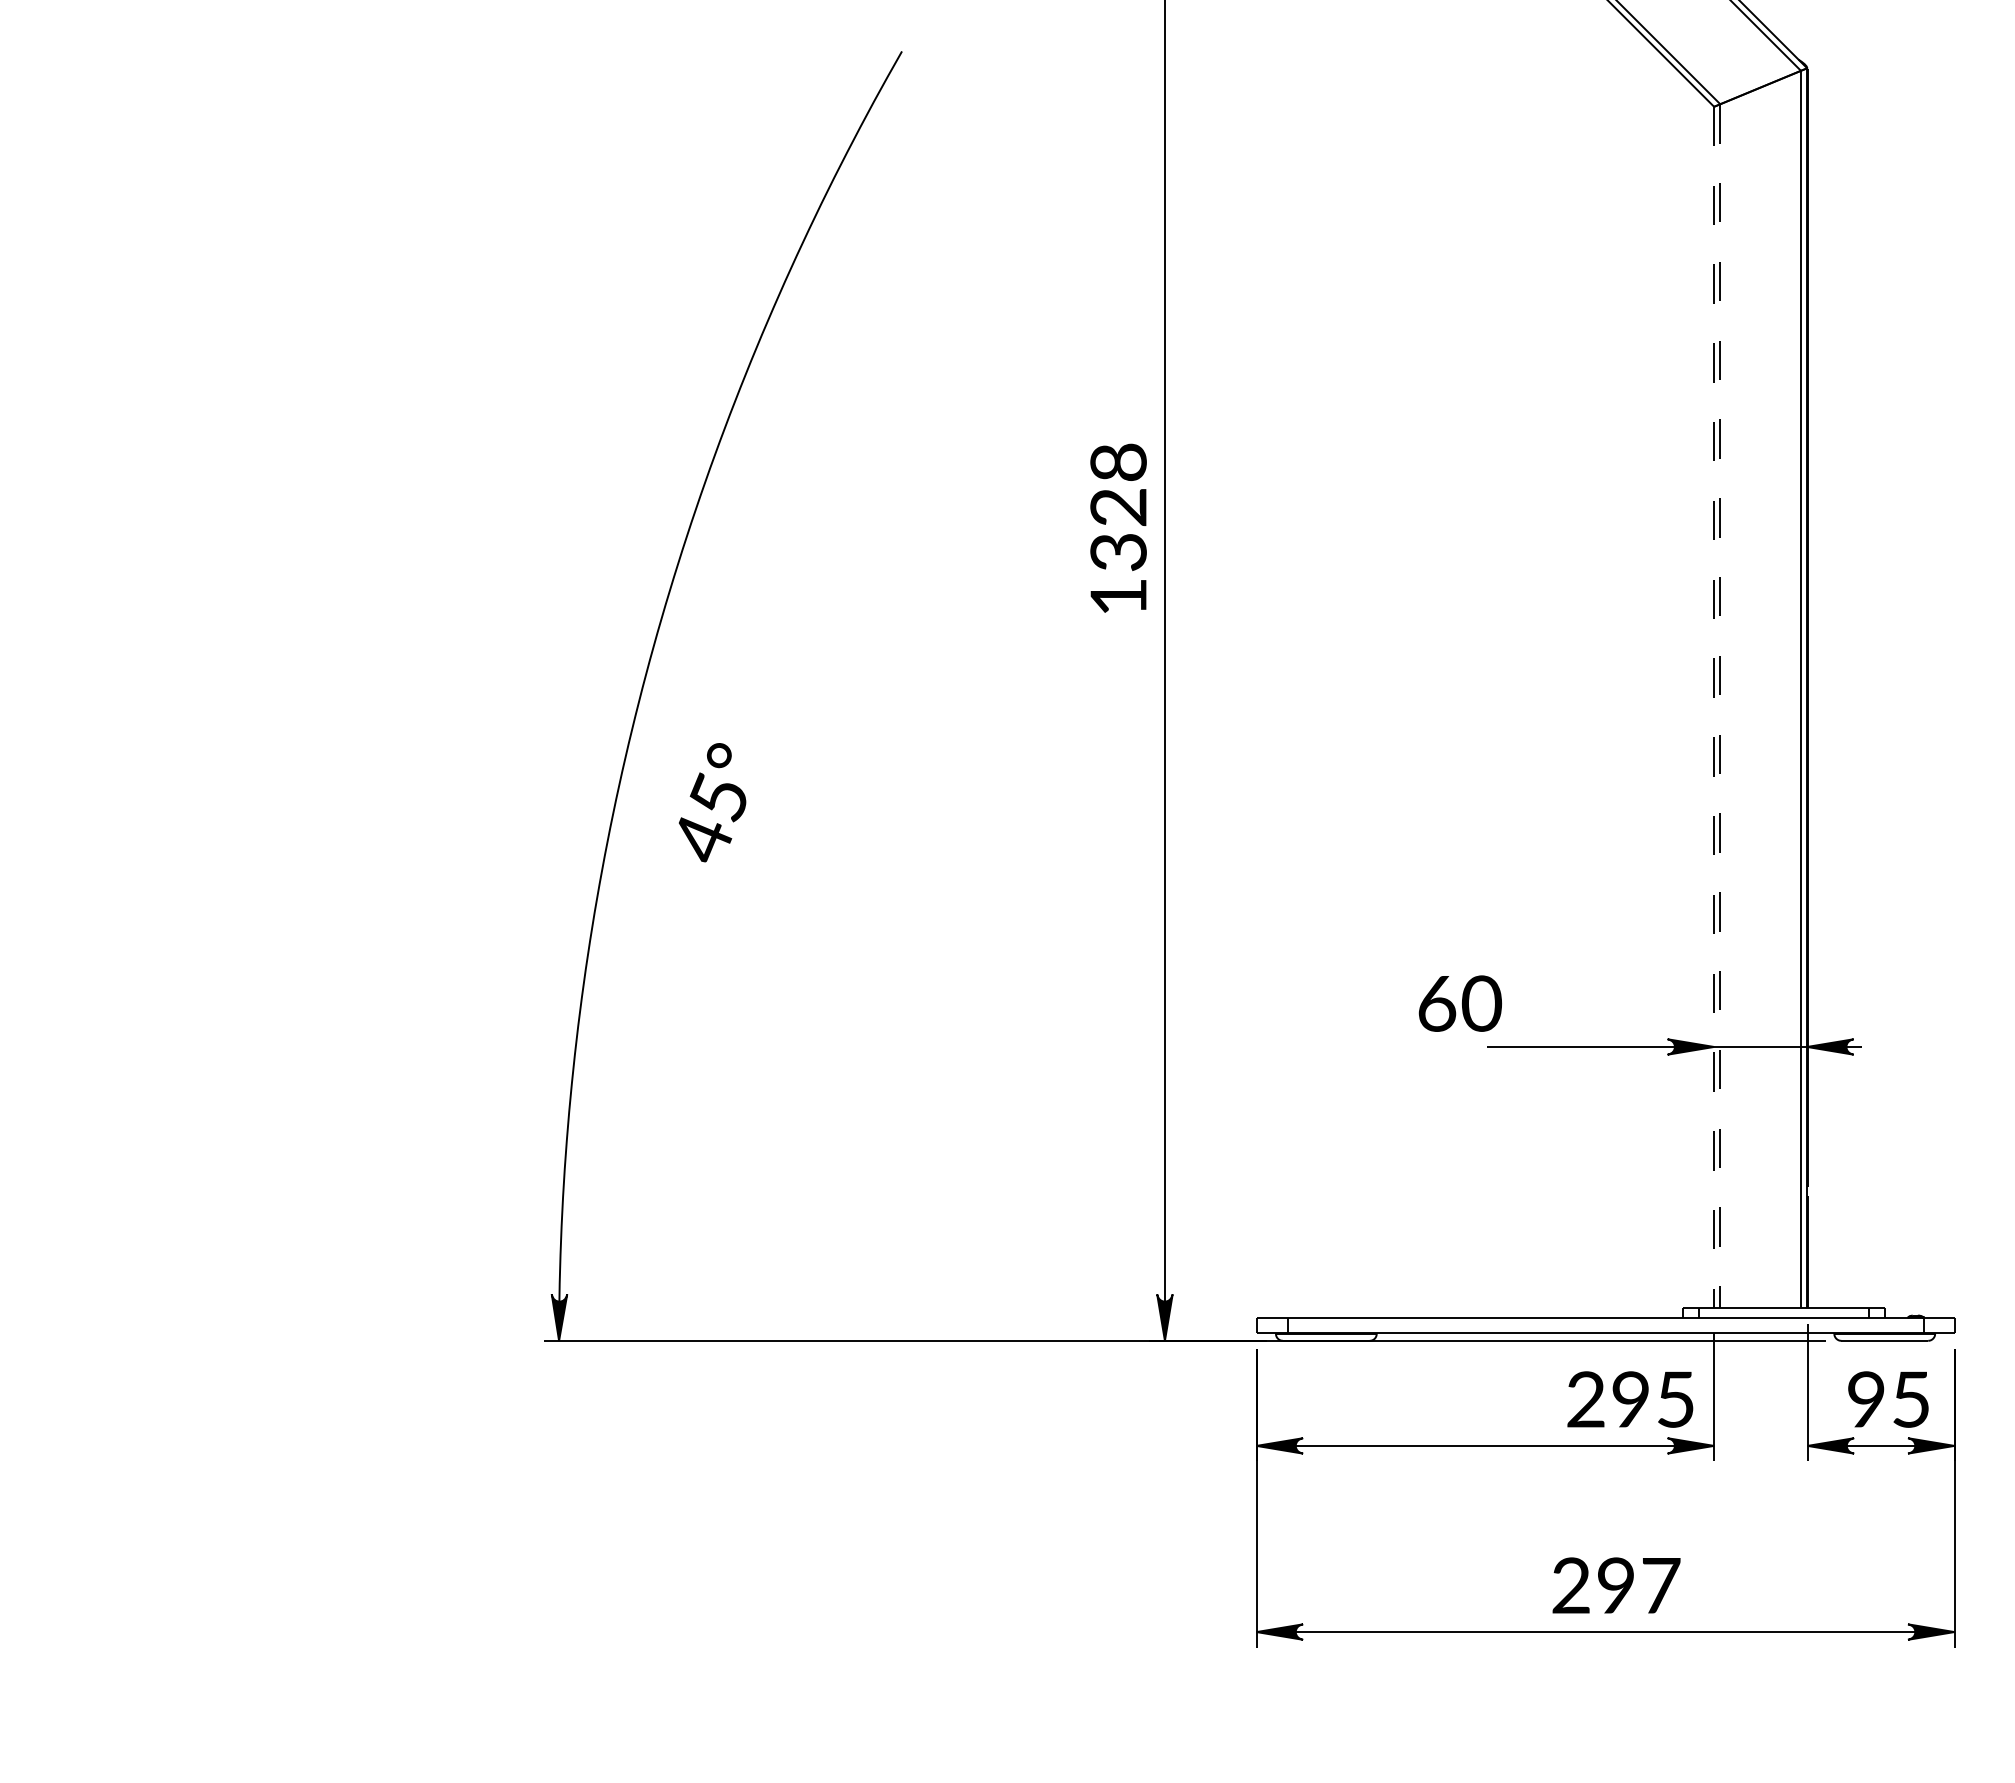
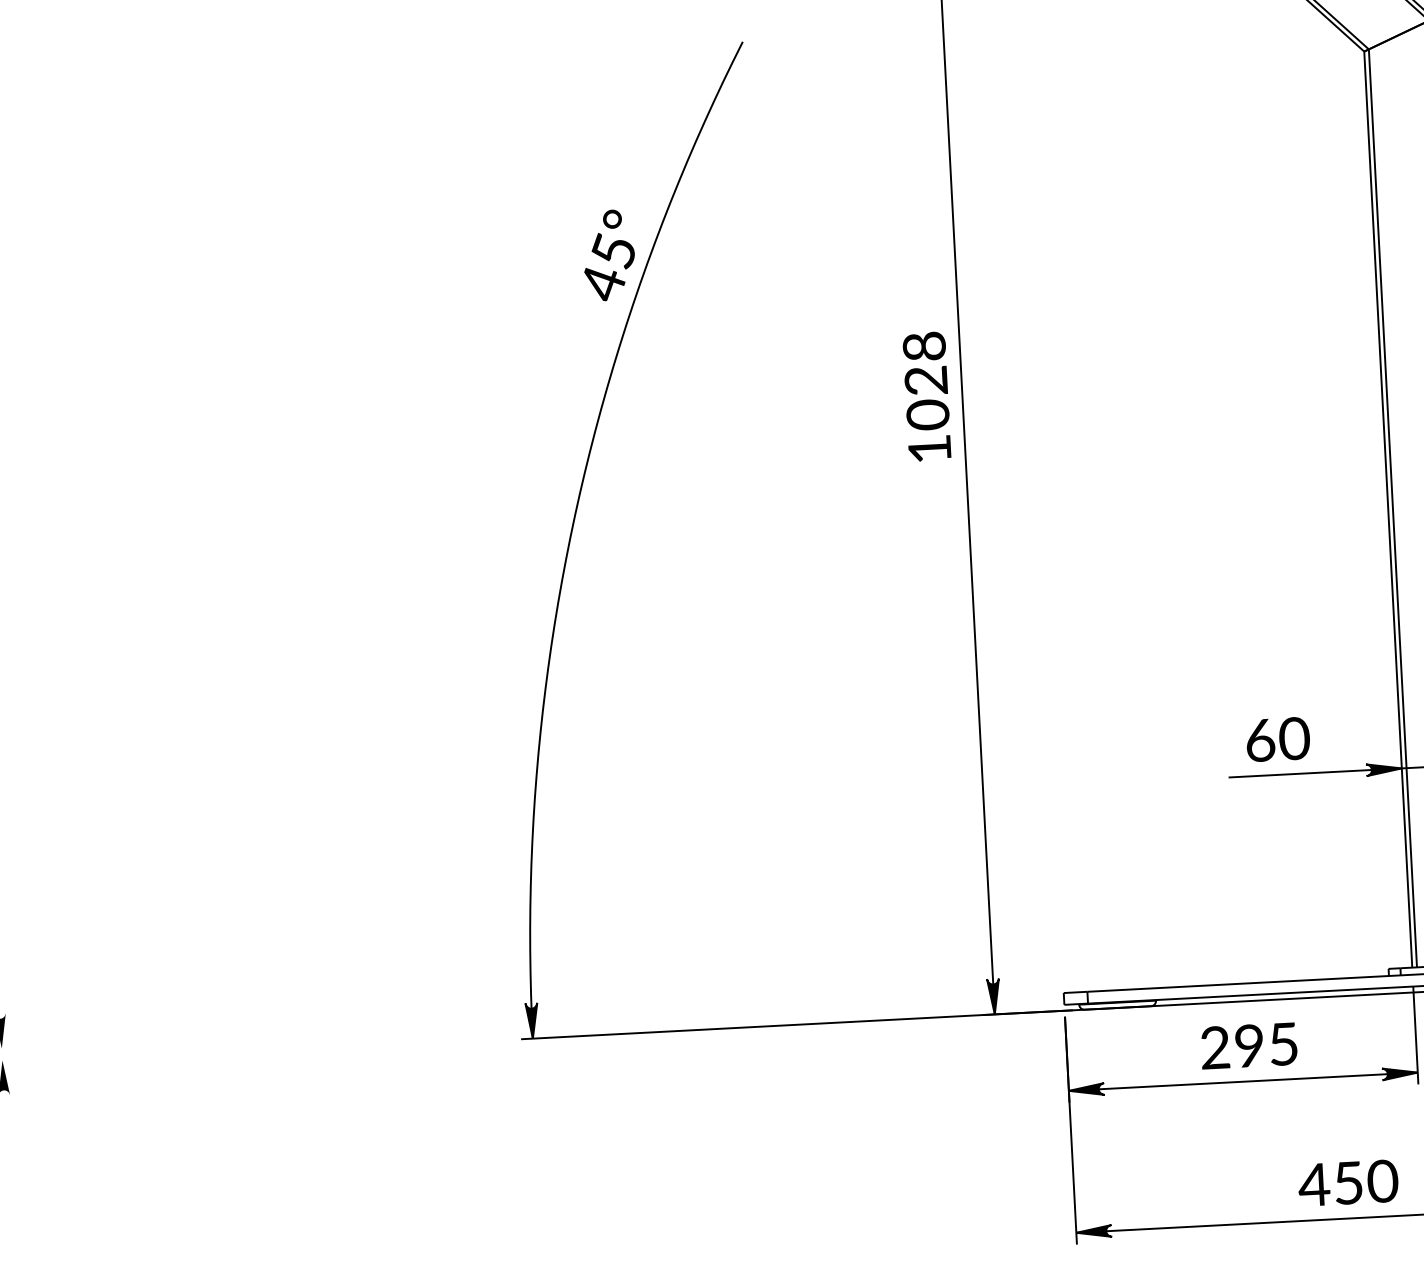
text: (1118, 552) -> (927, 415), 1328 -> 1028
line: (1720, 706) -> (1393, 508), dashed -> solid
line: (1714, 707) -> (1388, 509), dashed -> solid
text: (712, 802) -> (609, 255), moved
text: (1459, 1003) -> (1277, 739), moved
text: (1630, 1399) -> (1249, 1045), moved
text: (1615, 1585) -> (1348, 1182), 297 -> 450

